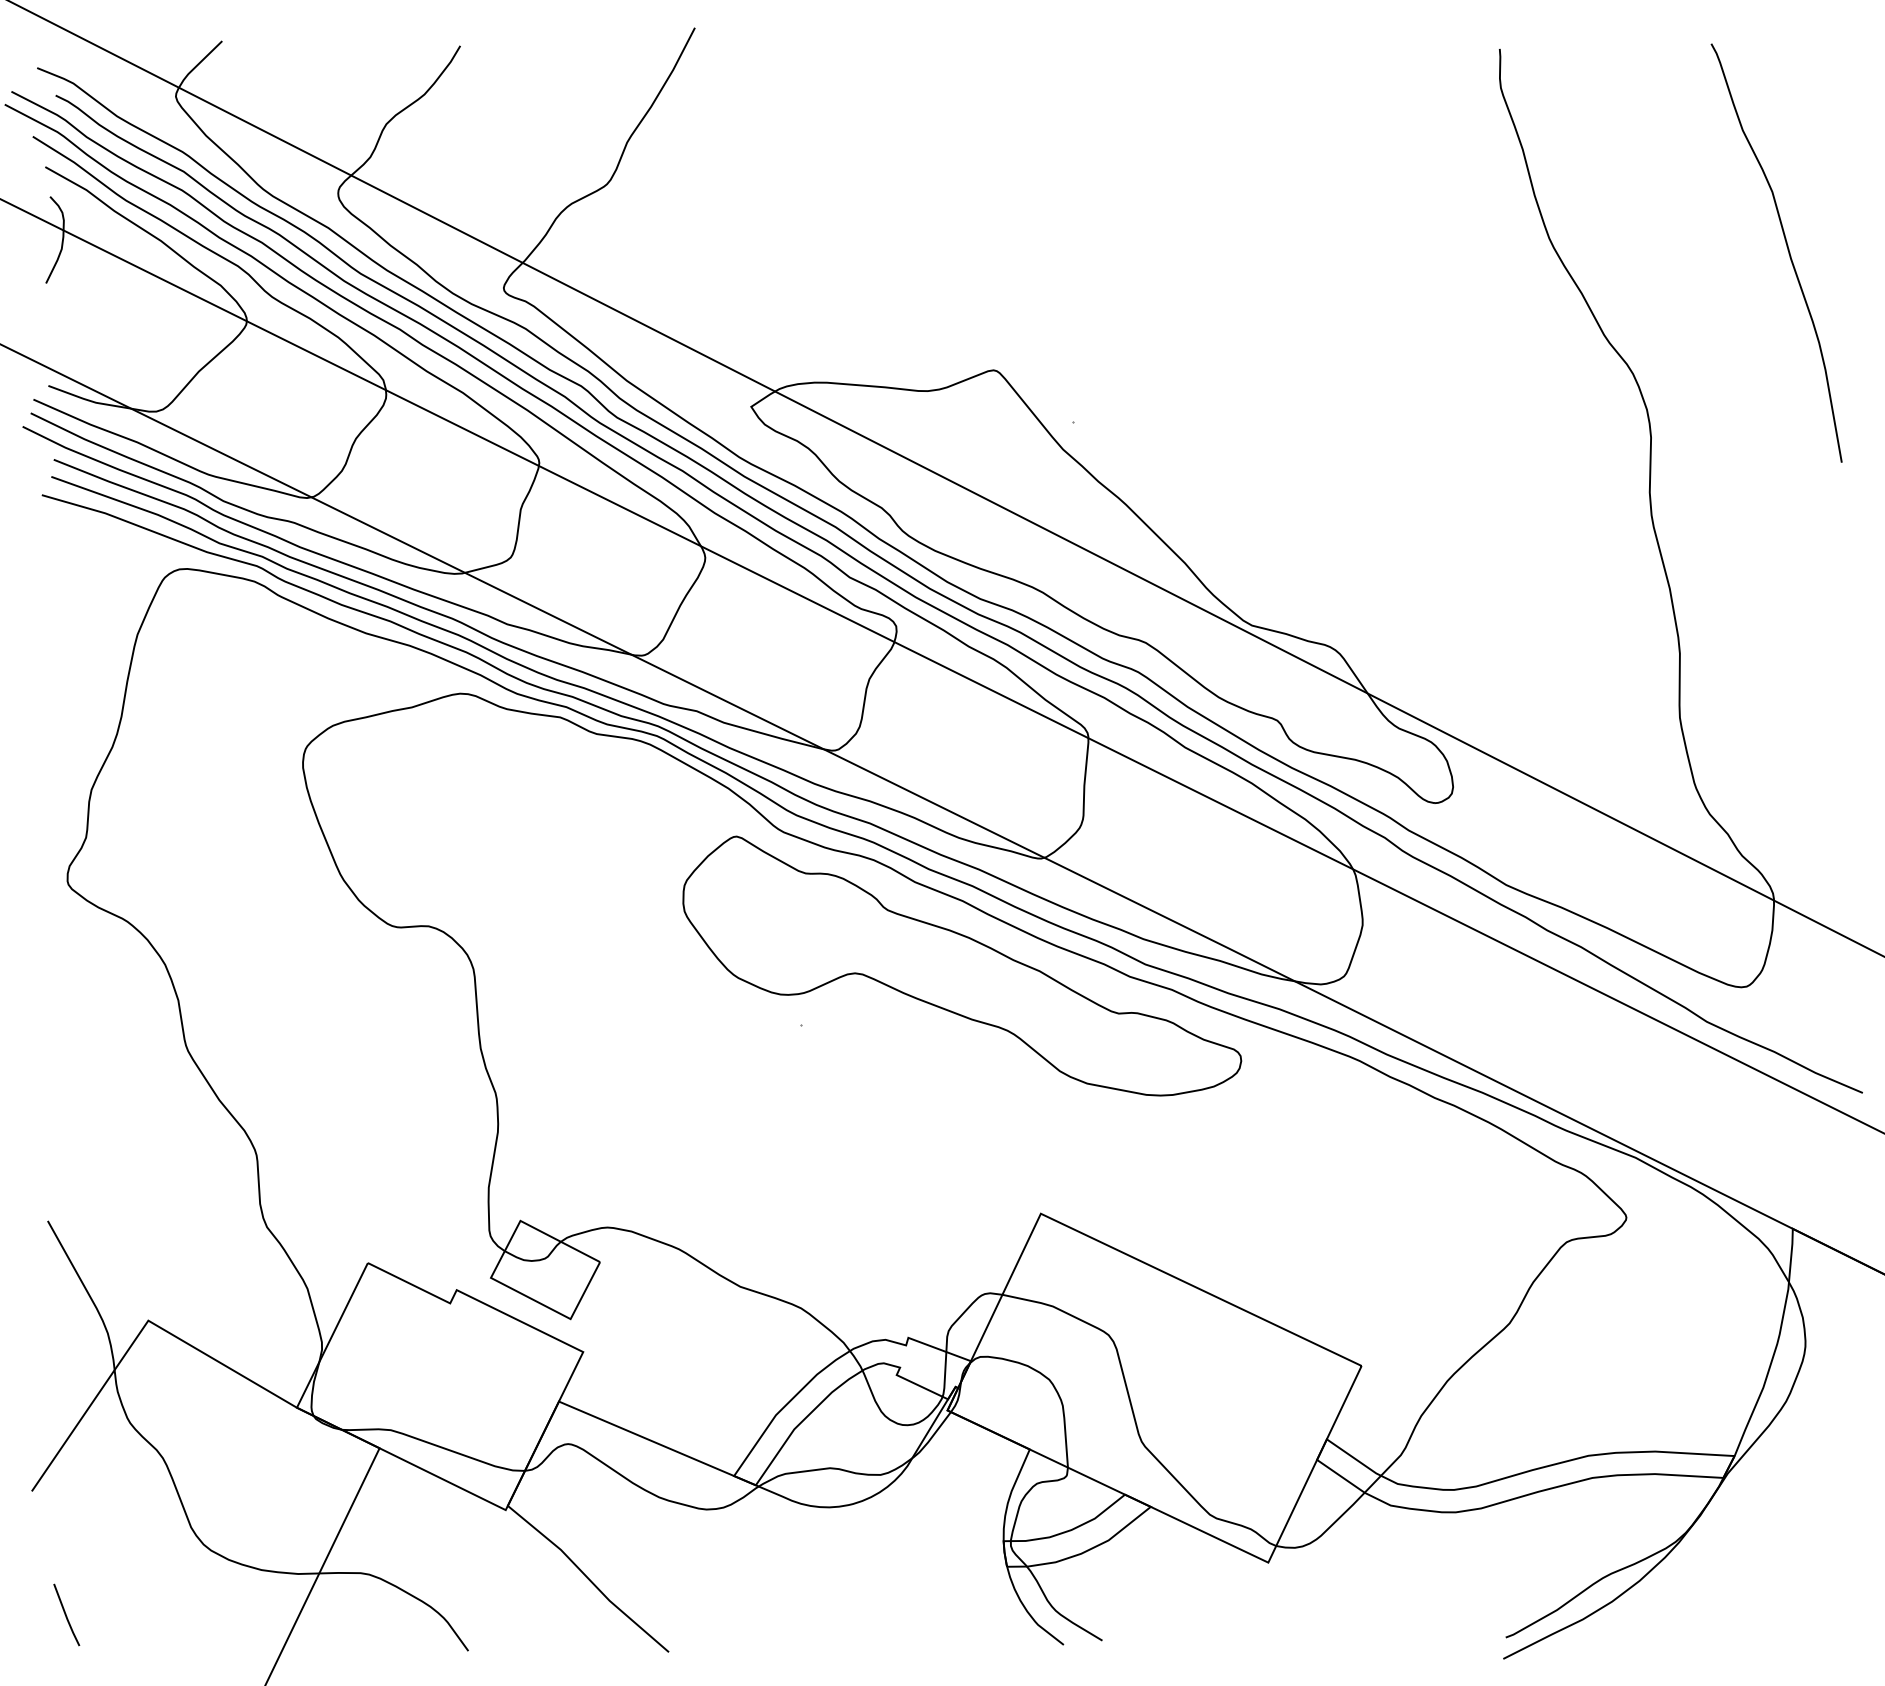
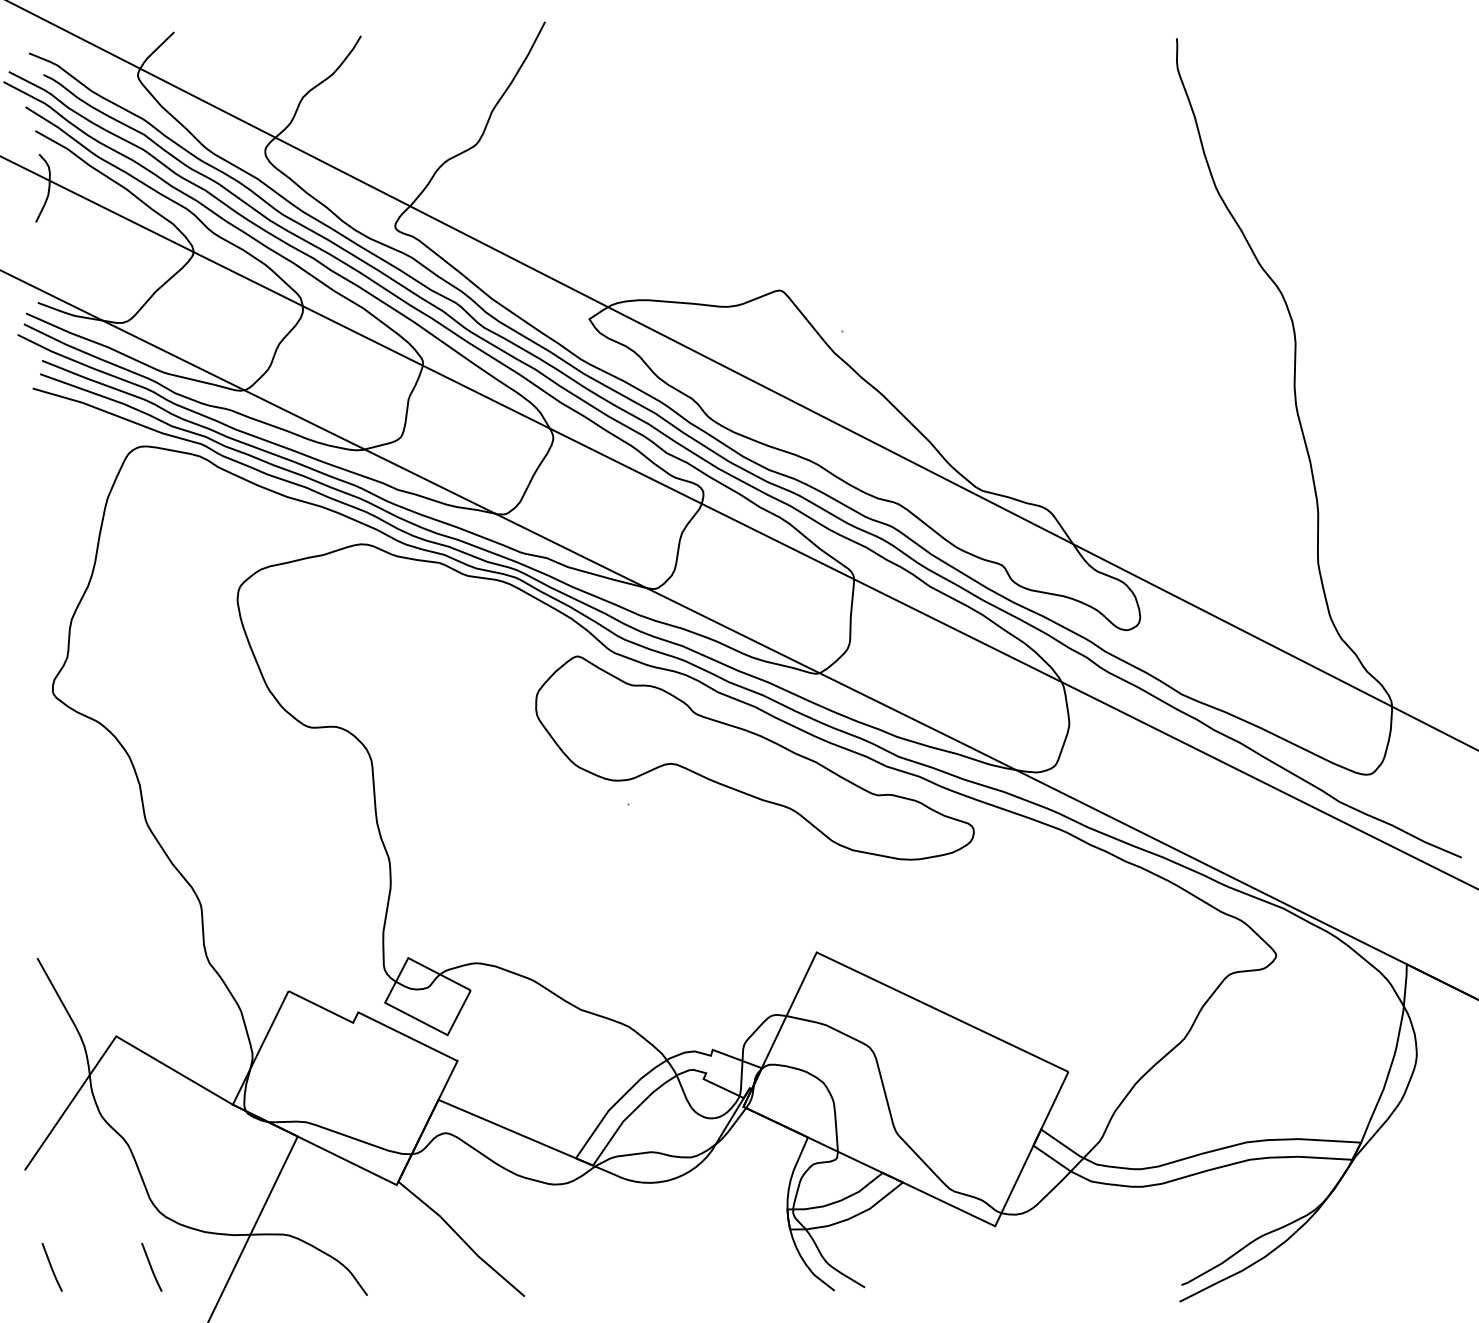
curve: (1787, 250) -> (1402, 196), removed
line: (193, 1614) -> (151, 1266), added

